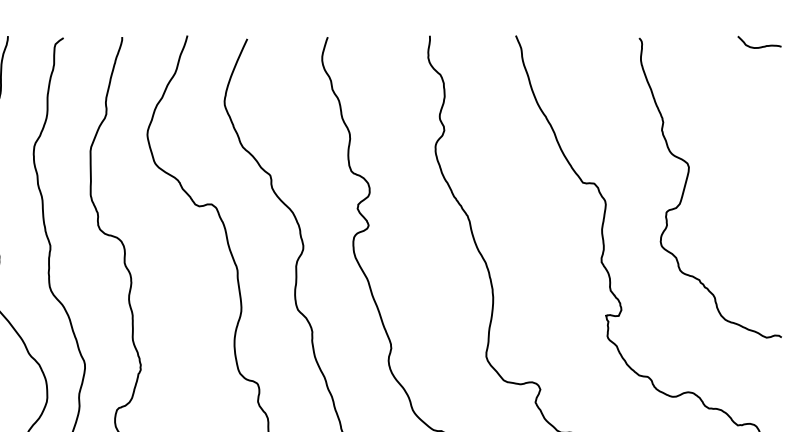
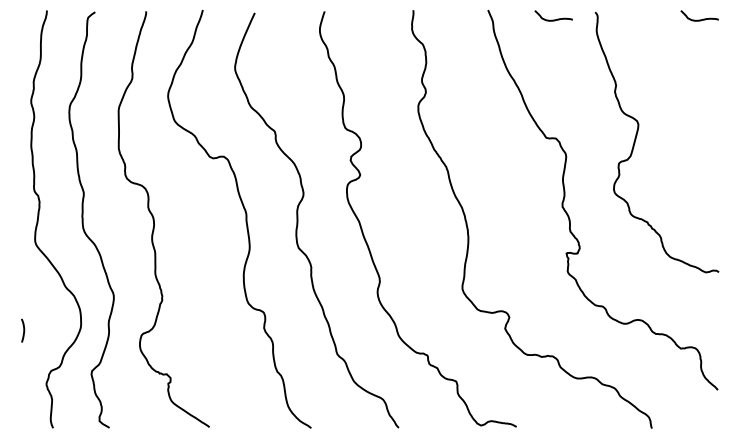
curve: (591, 46) -> (553, 19), added

